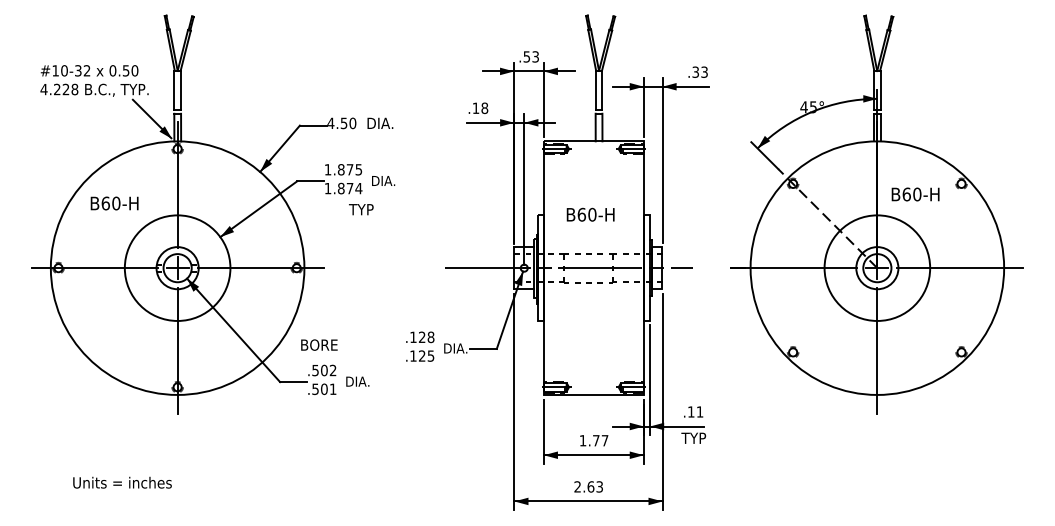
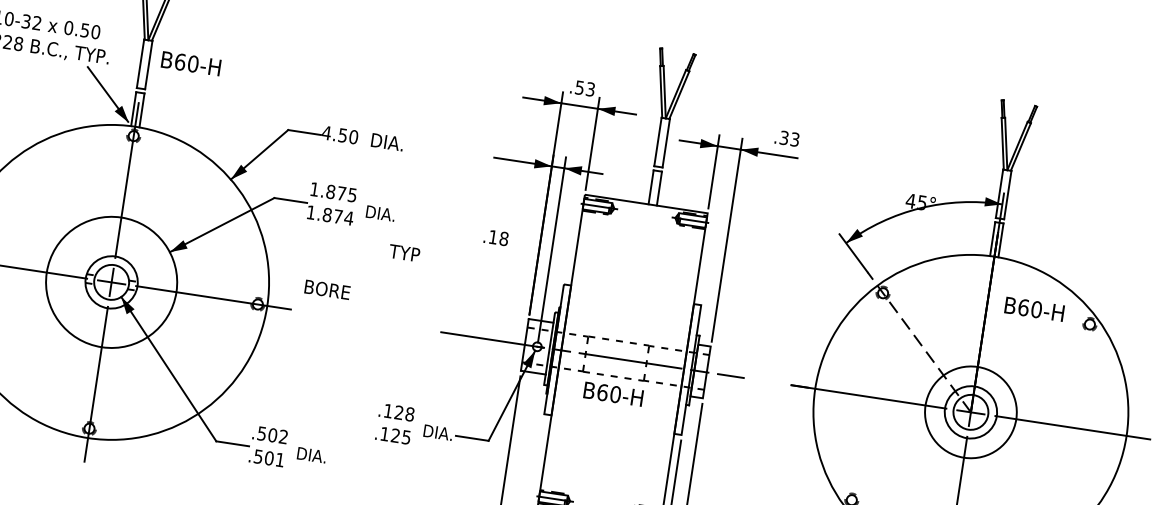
text: (478, 107) -> (496, 236), moved
text: (915, 194) -> (1034, 309), moved
text: (114, 203) -> (191, 63), moved
text: (361, 209) -> (404, 253), moved
text: (590, 214) -> (613, 393), moved
circle: (877, 267) -> (971, 411), size x0.7
text: (319, 344) -> (327, 289), moved

